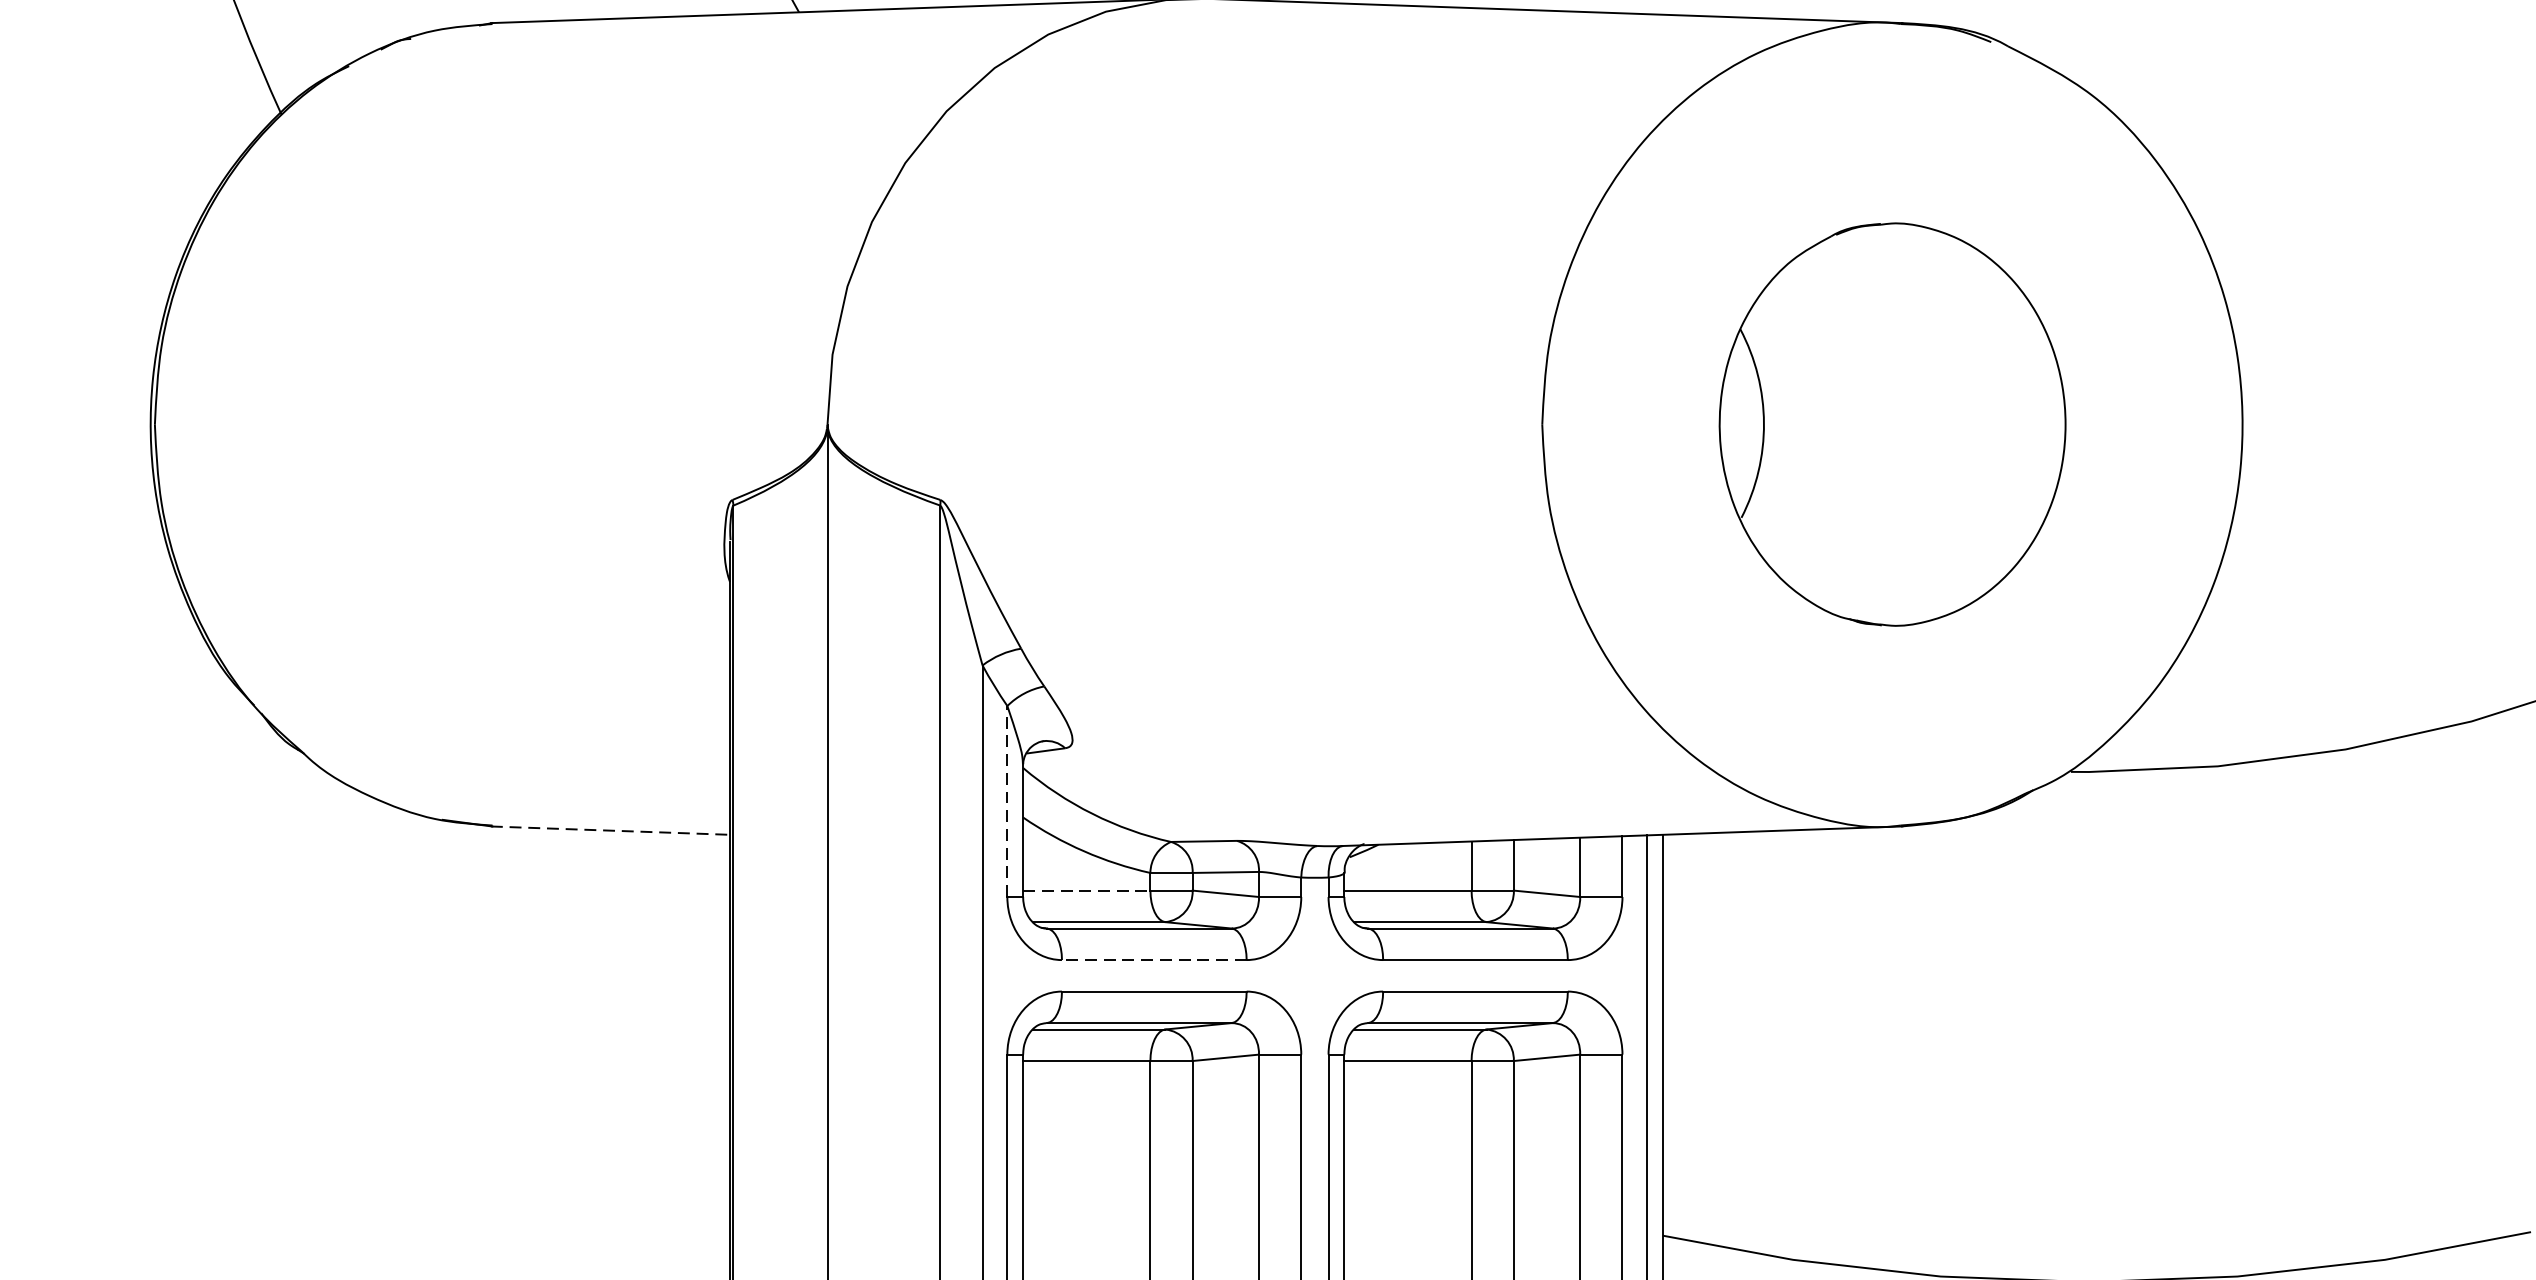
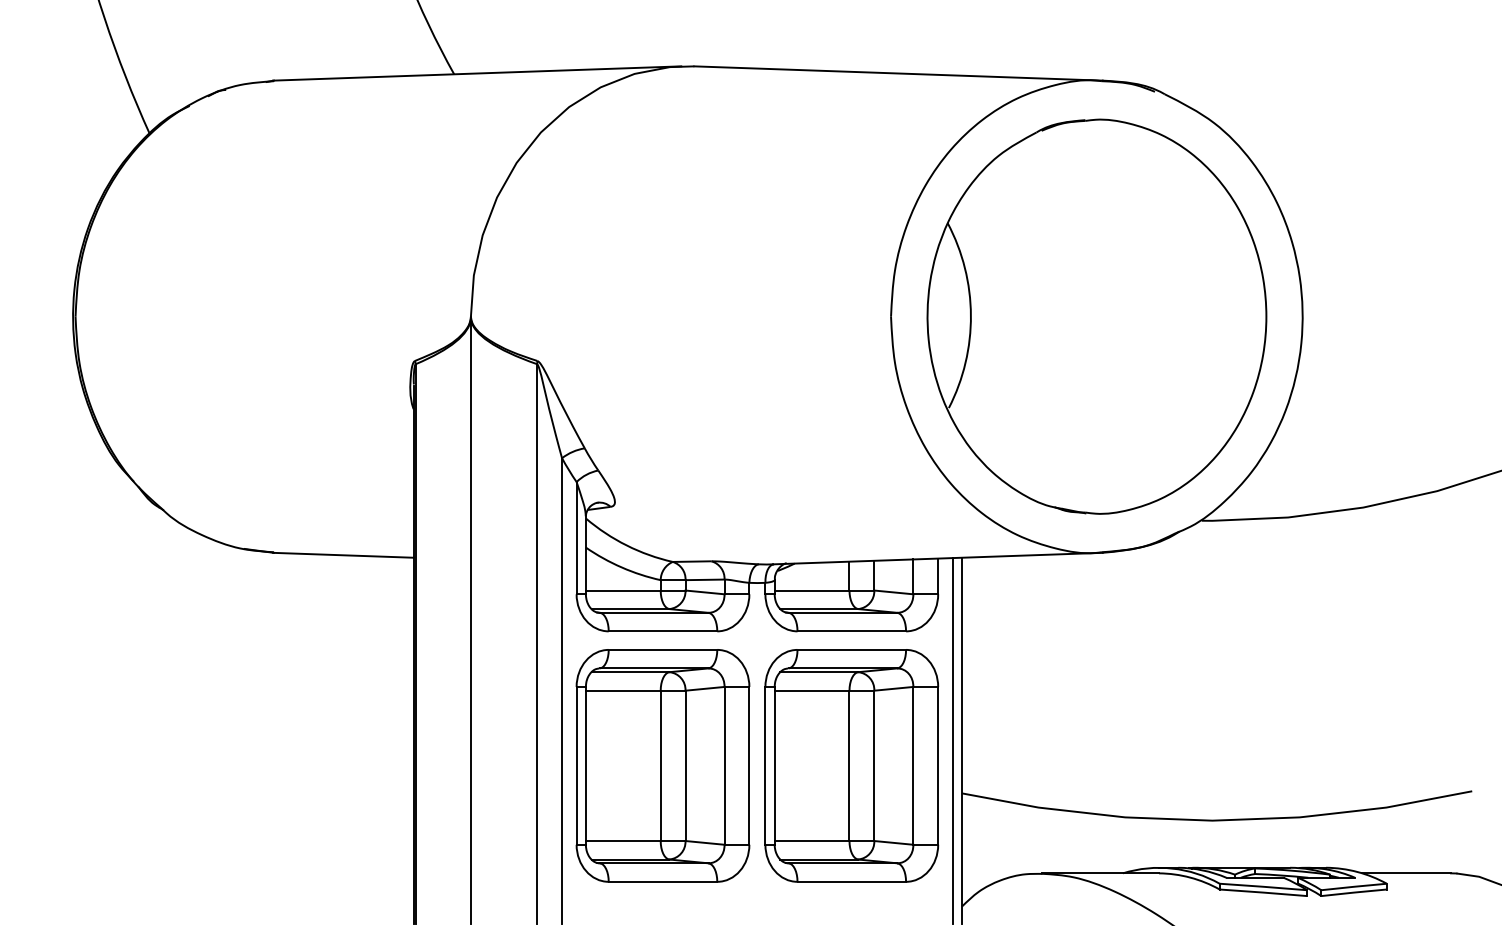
part: (1891, 424) -> (1096, 316), size x1.67
line: (1007, 800) -> (576, 537), dashed -> solid
line: (610, 830) -> (343, 555), dashed -> solid
line: (1087, 890) -> (623, 590), dashed -> solid
line: (1153, 960) -> (662, 631), dashed -> solid

